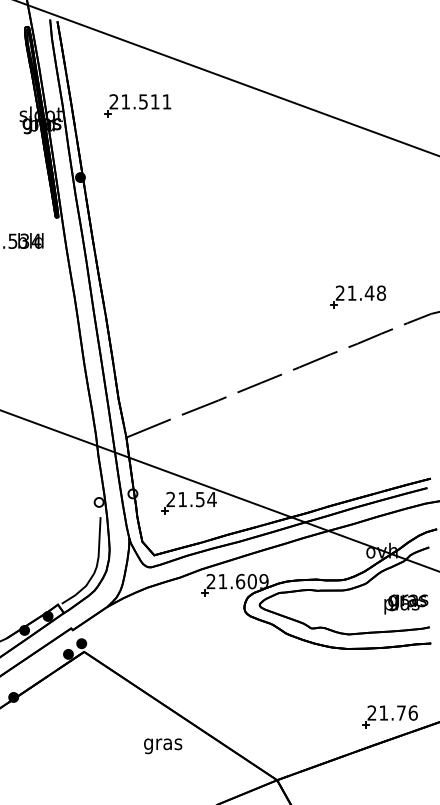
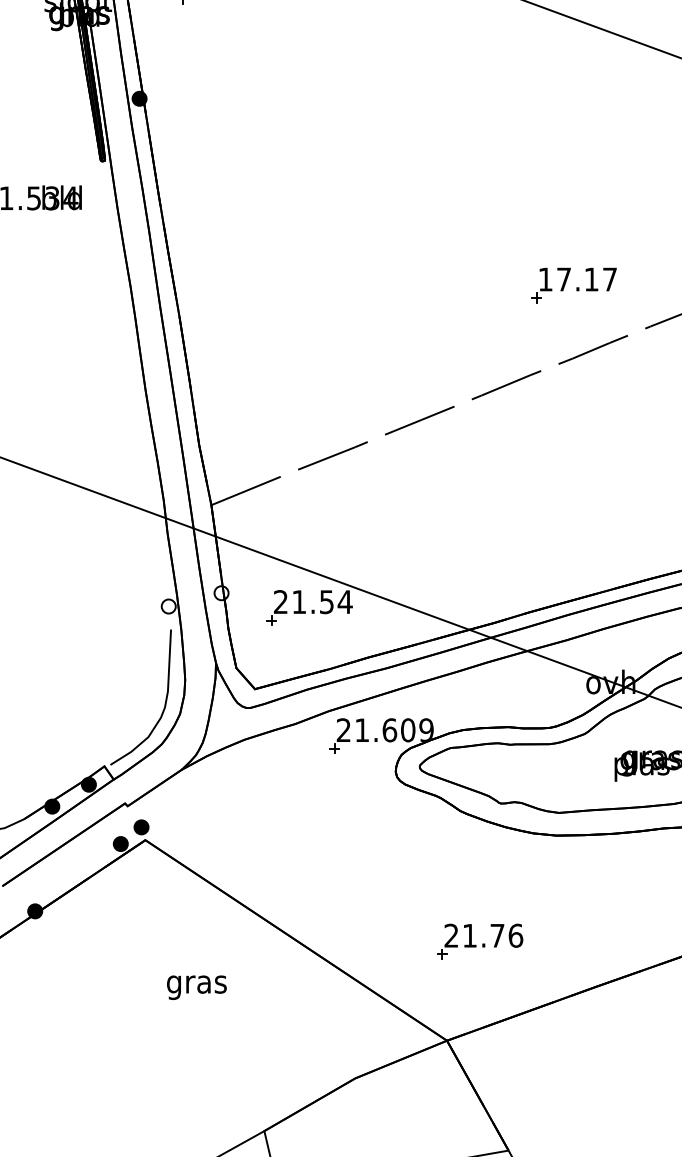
text: (360, 292) -> (577, 278), 21.48 -> 17.17
part: (389, 716) -> (478, 941), moved
text: (163, 746) -> (197, 988), moved

